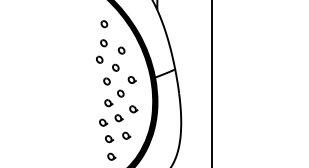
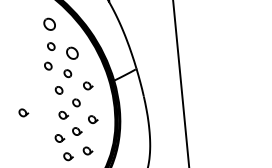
part: (104, 24) -> (49, 24), size x1.6
part: (121, 50) -> (72, 53), size x1.6
part: (74, 97) -> (23, 112), added

